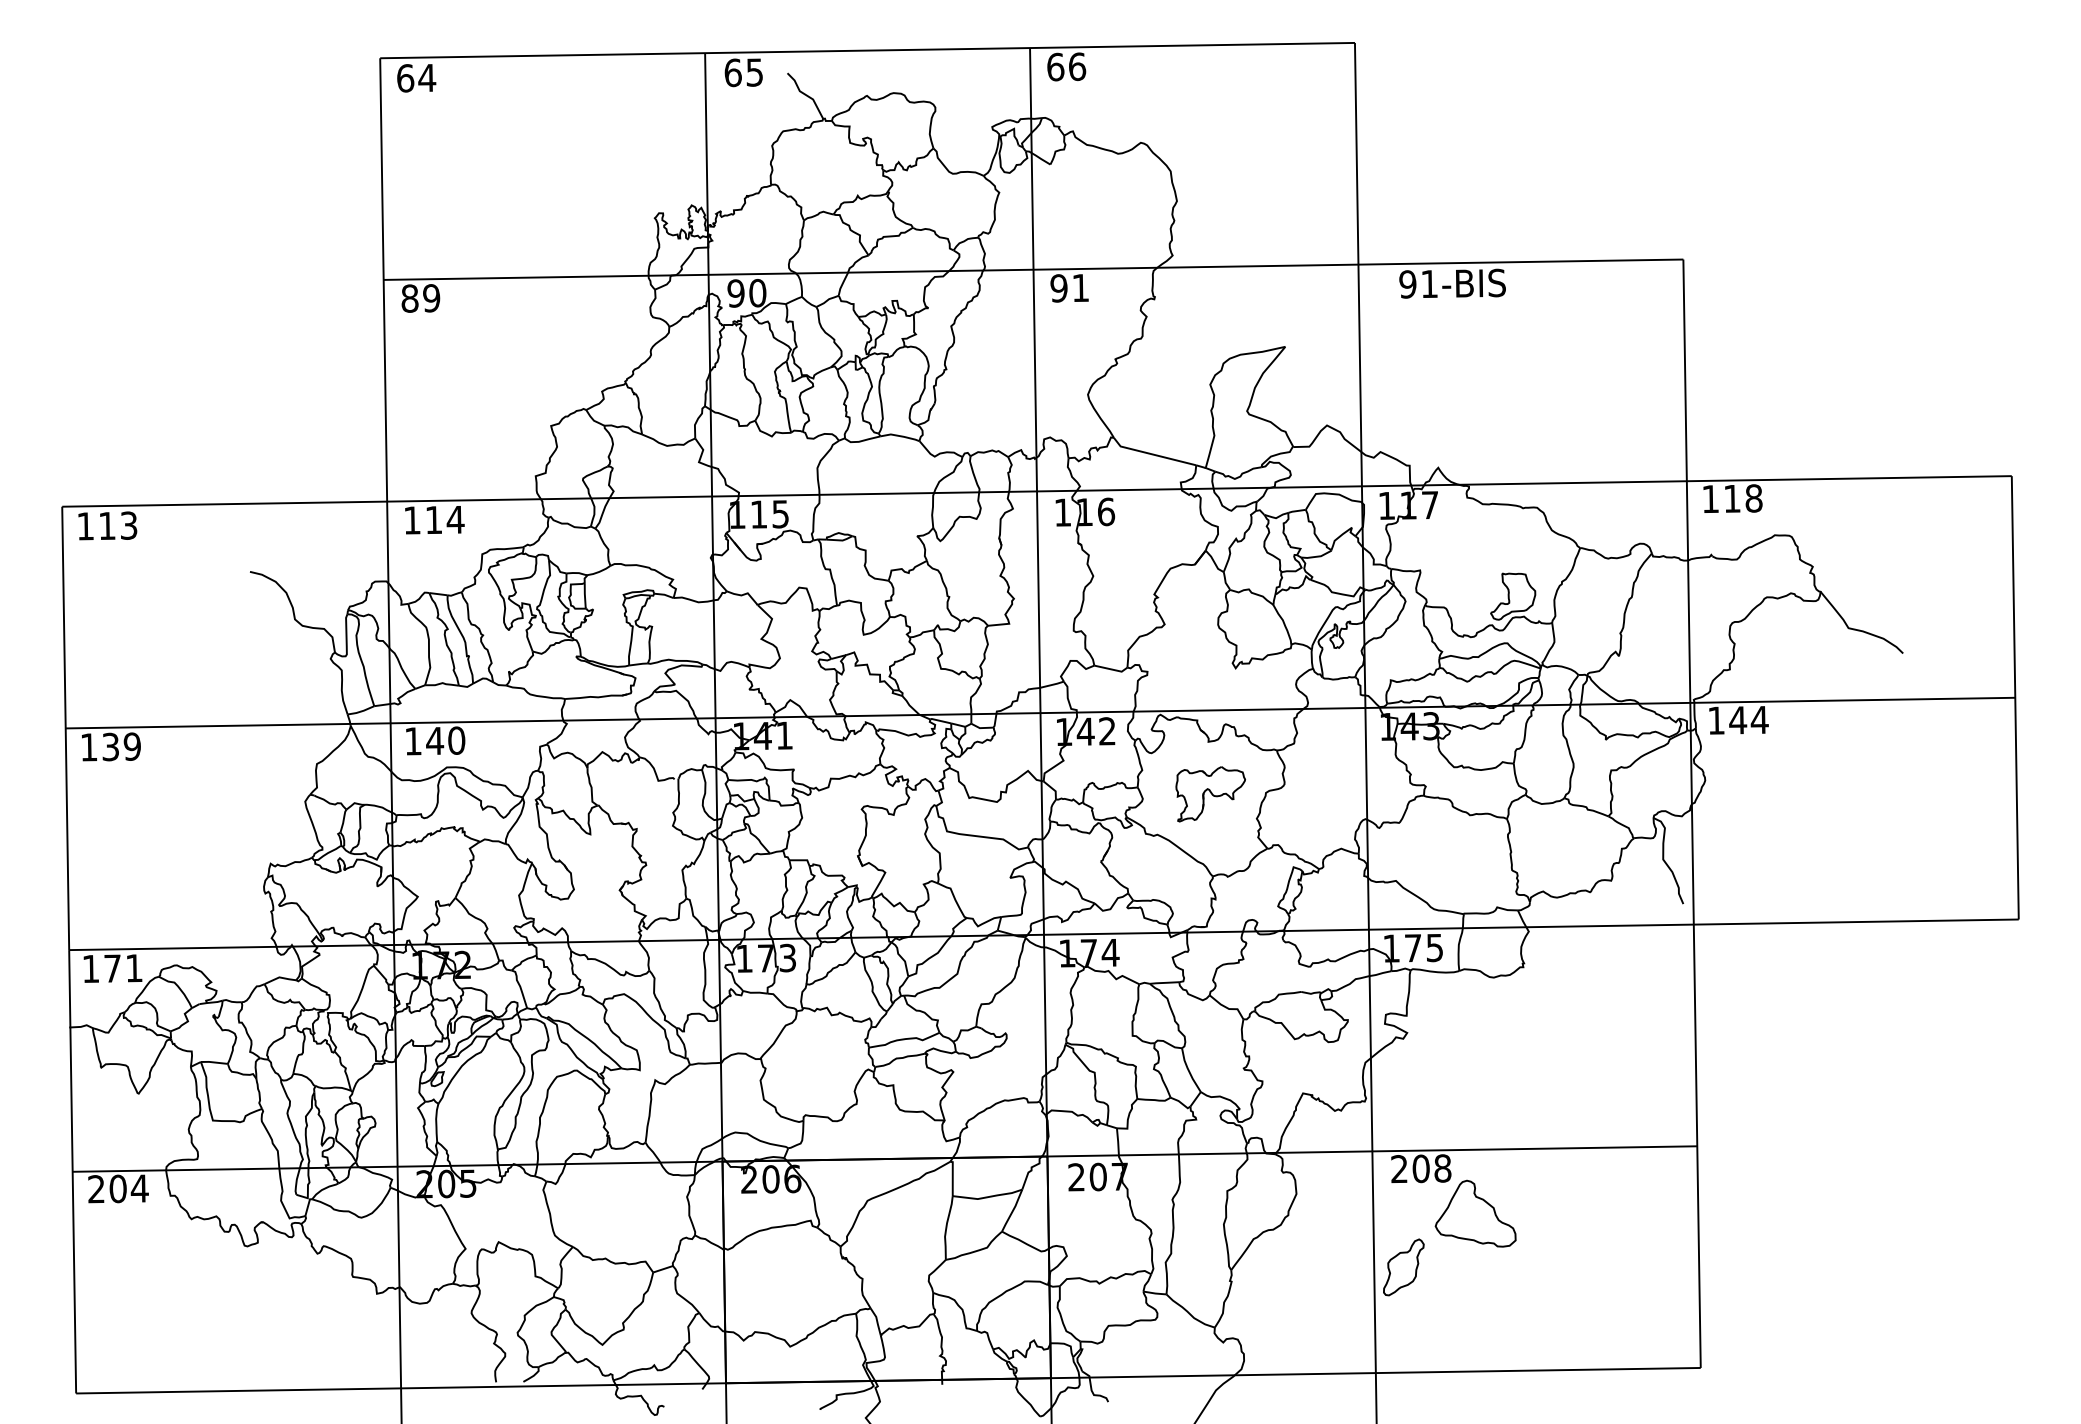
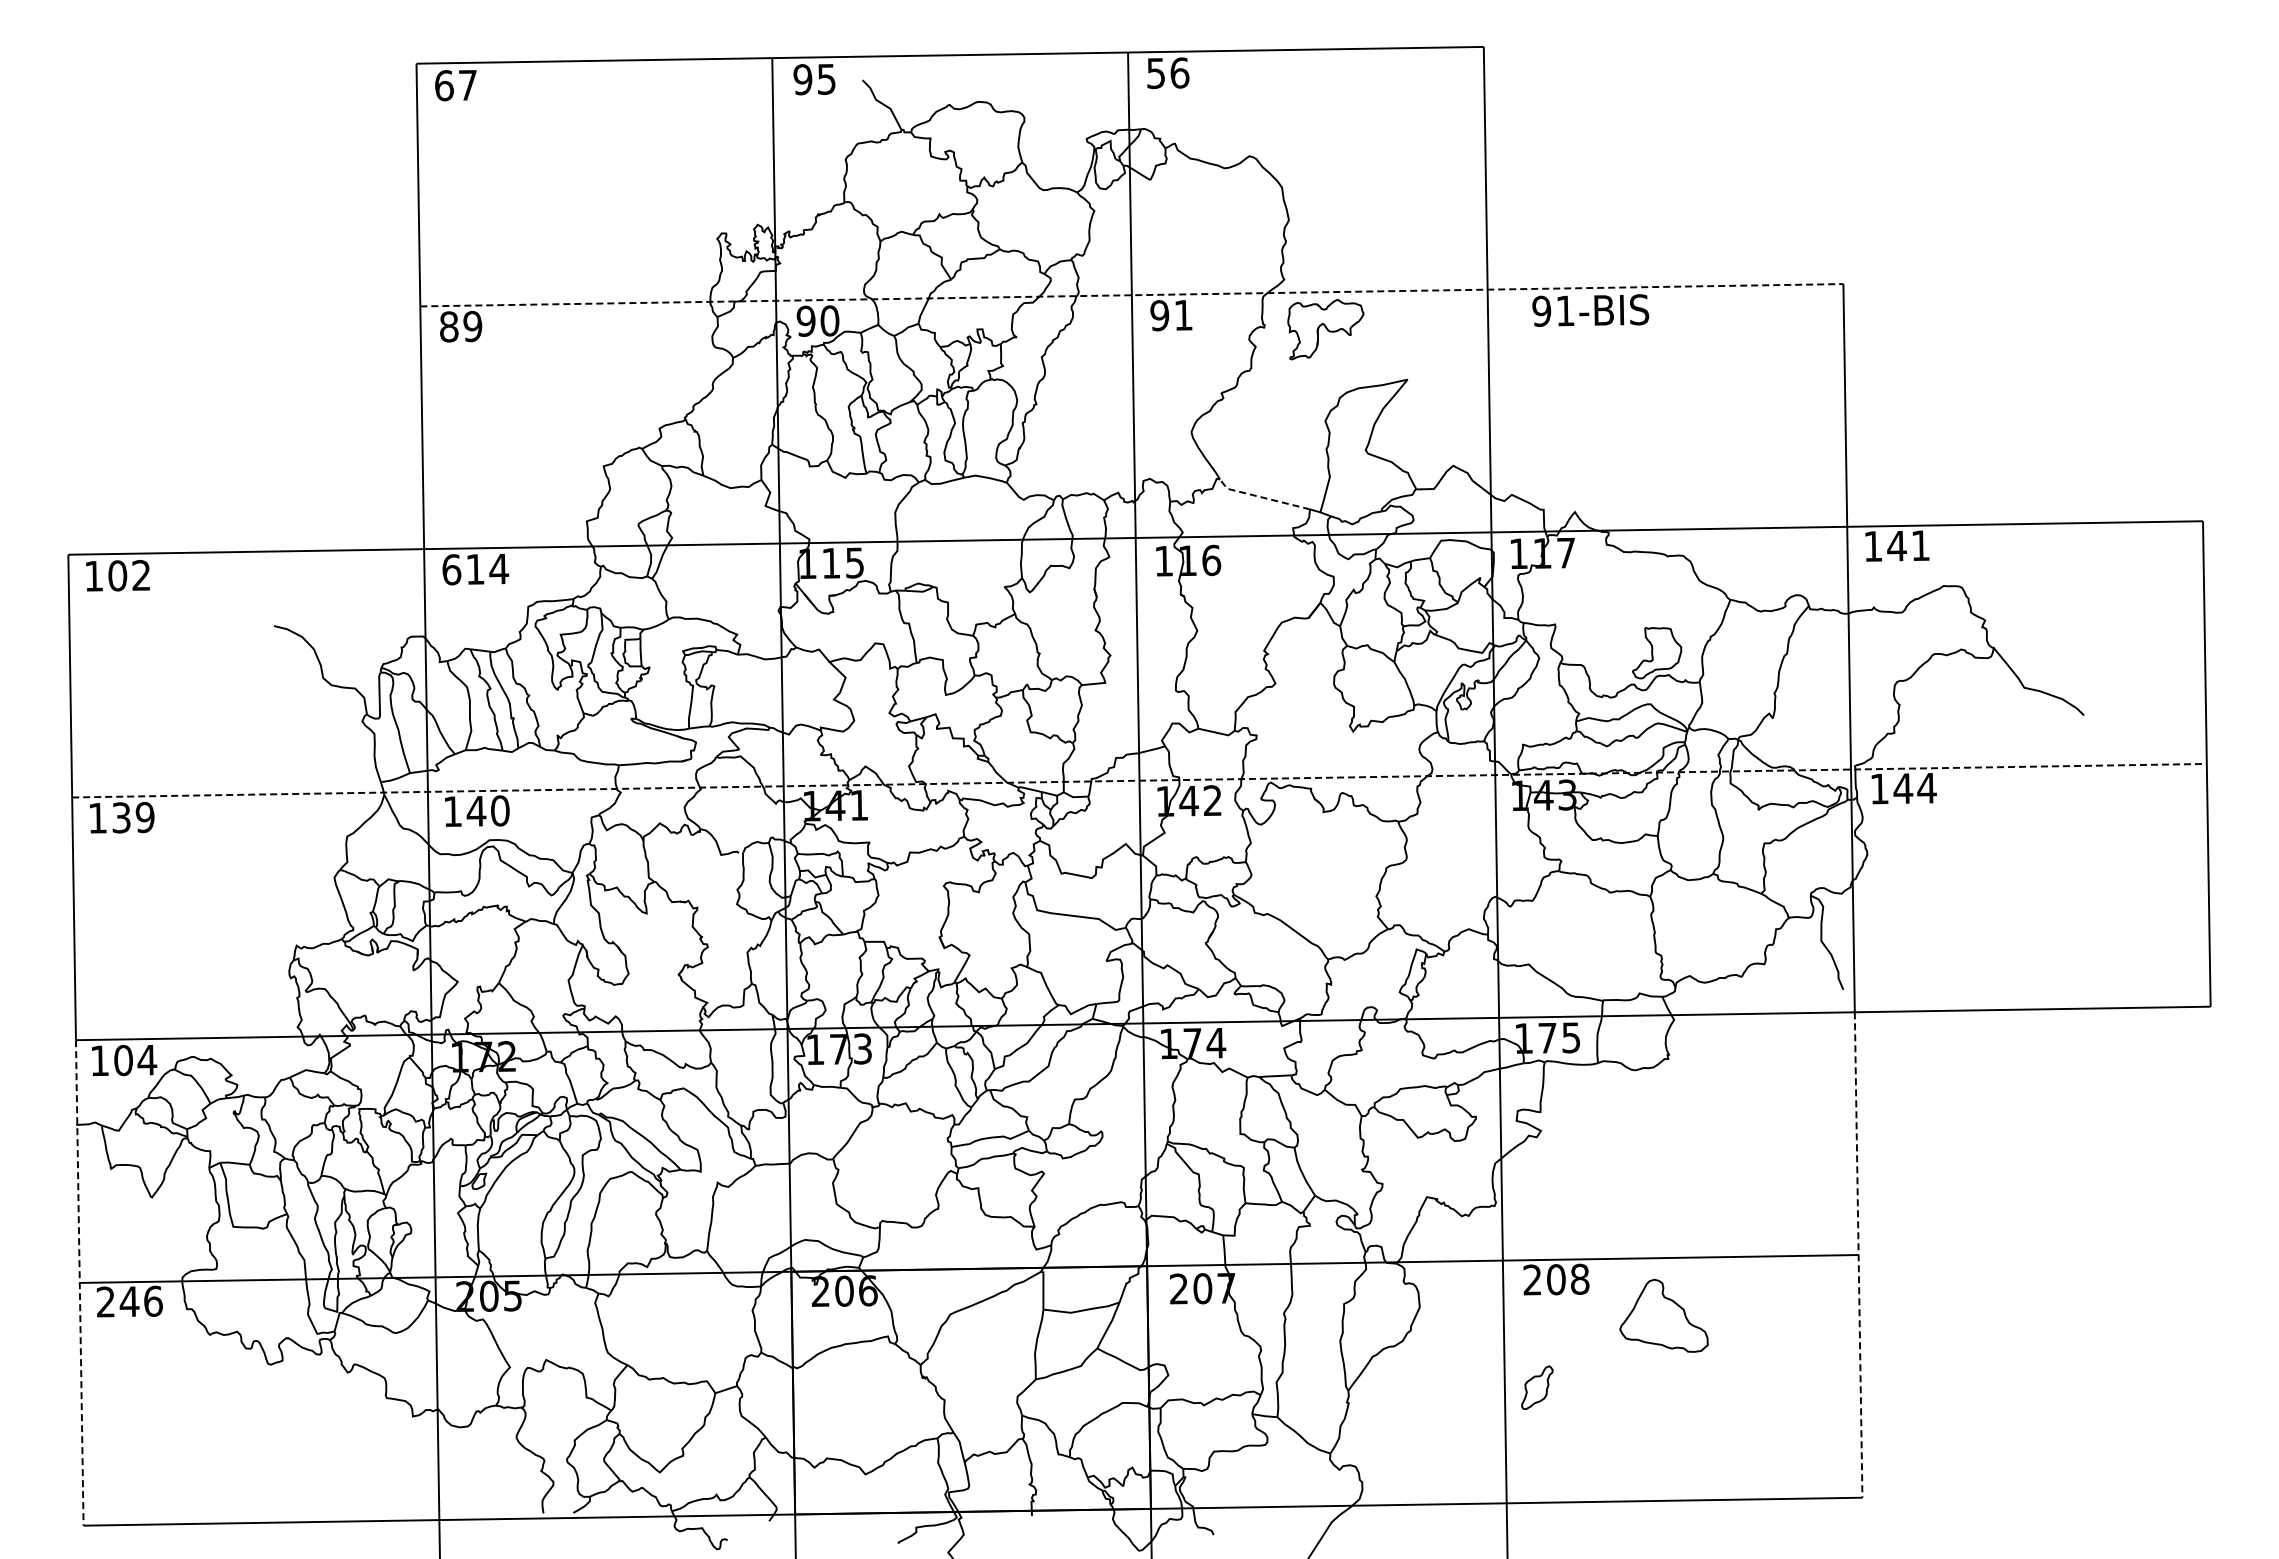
text: (1056, 67) -> (1156, 73), 66 -> 56
text: (732, 72) -> (802, 79), 65 -> 95
text: (426, 78) -> (467, 85), 64 -> 67
line: (1033, 269) -> (1131, 295), solid -> dashed
line: (1151, 454) -> (1261, 497), solid -> dashed
text: (1742, 498) -> (1908, 545), 118 -> 141
text: (412, 520) -> (451, 569), 114 -> 614
text: (118, 525) -> (129, 575), 113 -> 102
line: (1040, 712) -> (1139, 780), solid -> dashed
part: (1210, 794) -> (1325, 329), moved
text: (123, 968) -> (135, 1060), 171 -> 104
line: (1697, 1146) -> (1858, 1255), solid -> dashed
line: (72, 1171) -> (79, 1282), solid -> dashed
text: (129, 1188) -> (141, 1301), 204 -> 246
part: (1475, 1213) -> (1663, 1315), moved
part: (1403, 1267) -> (1537, 1387), size x0.7

